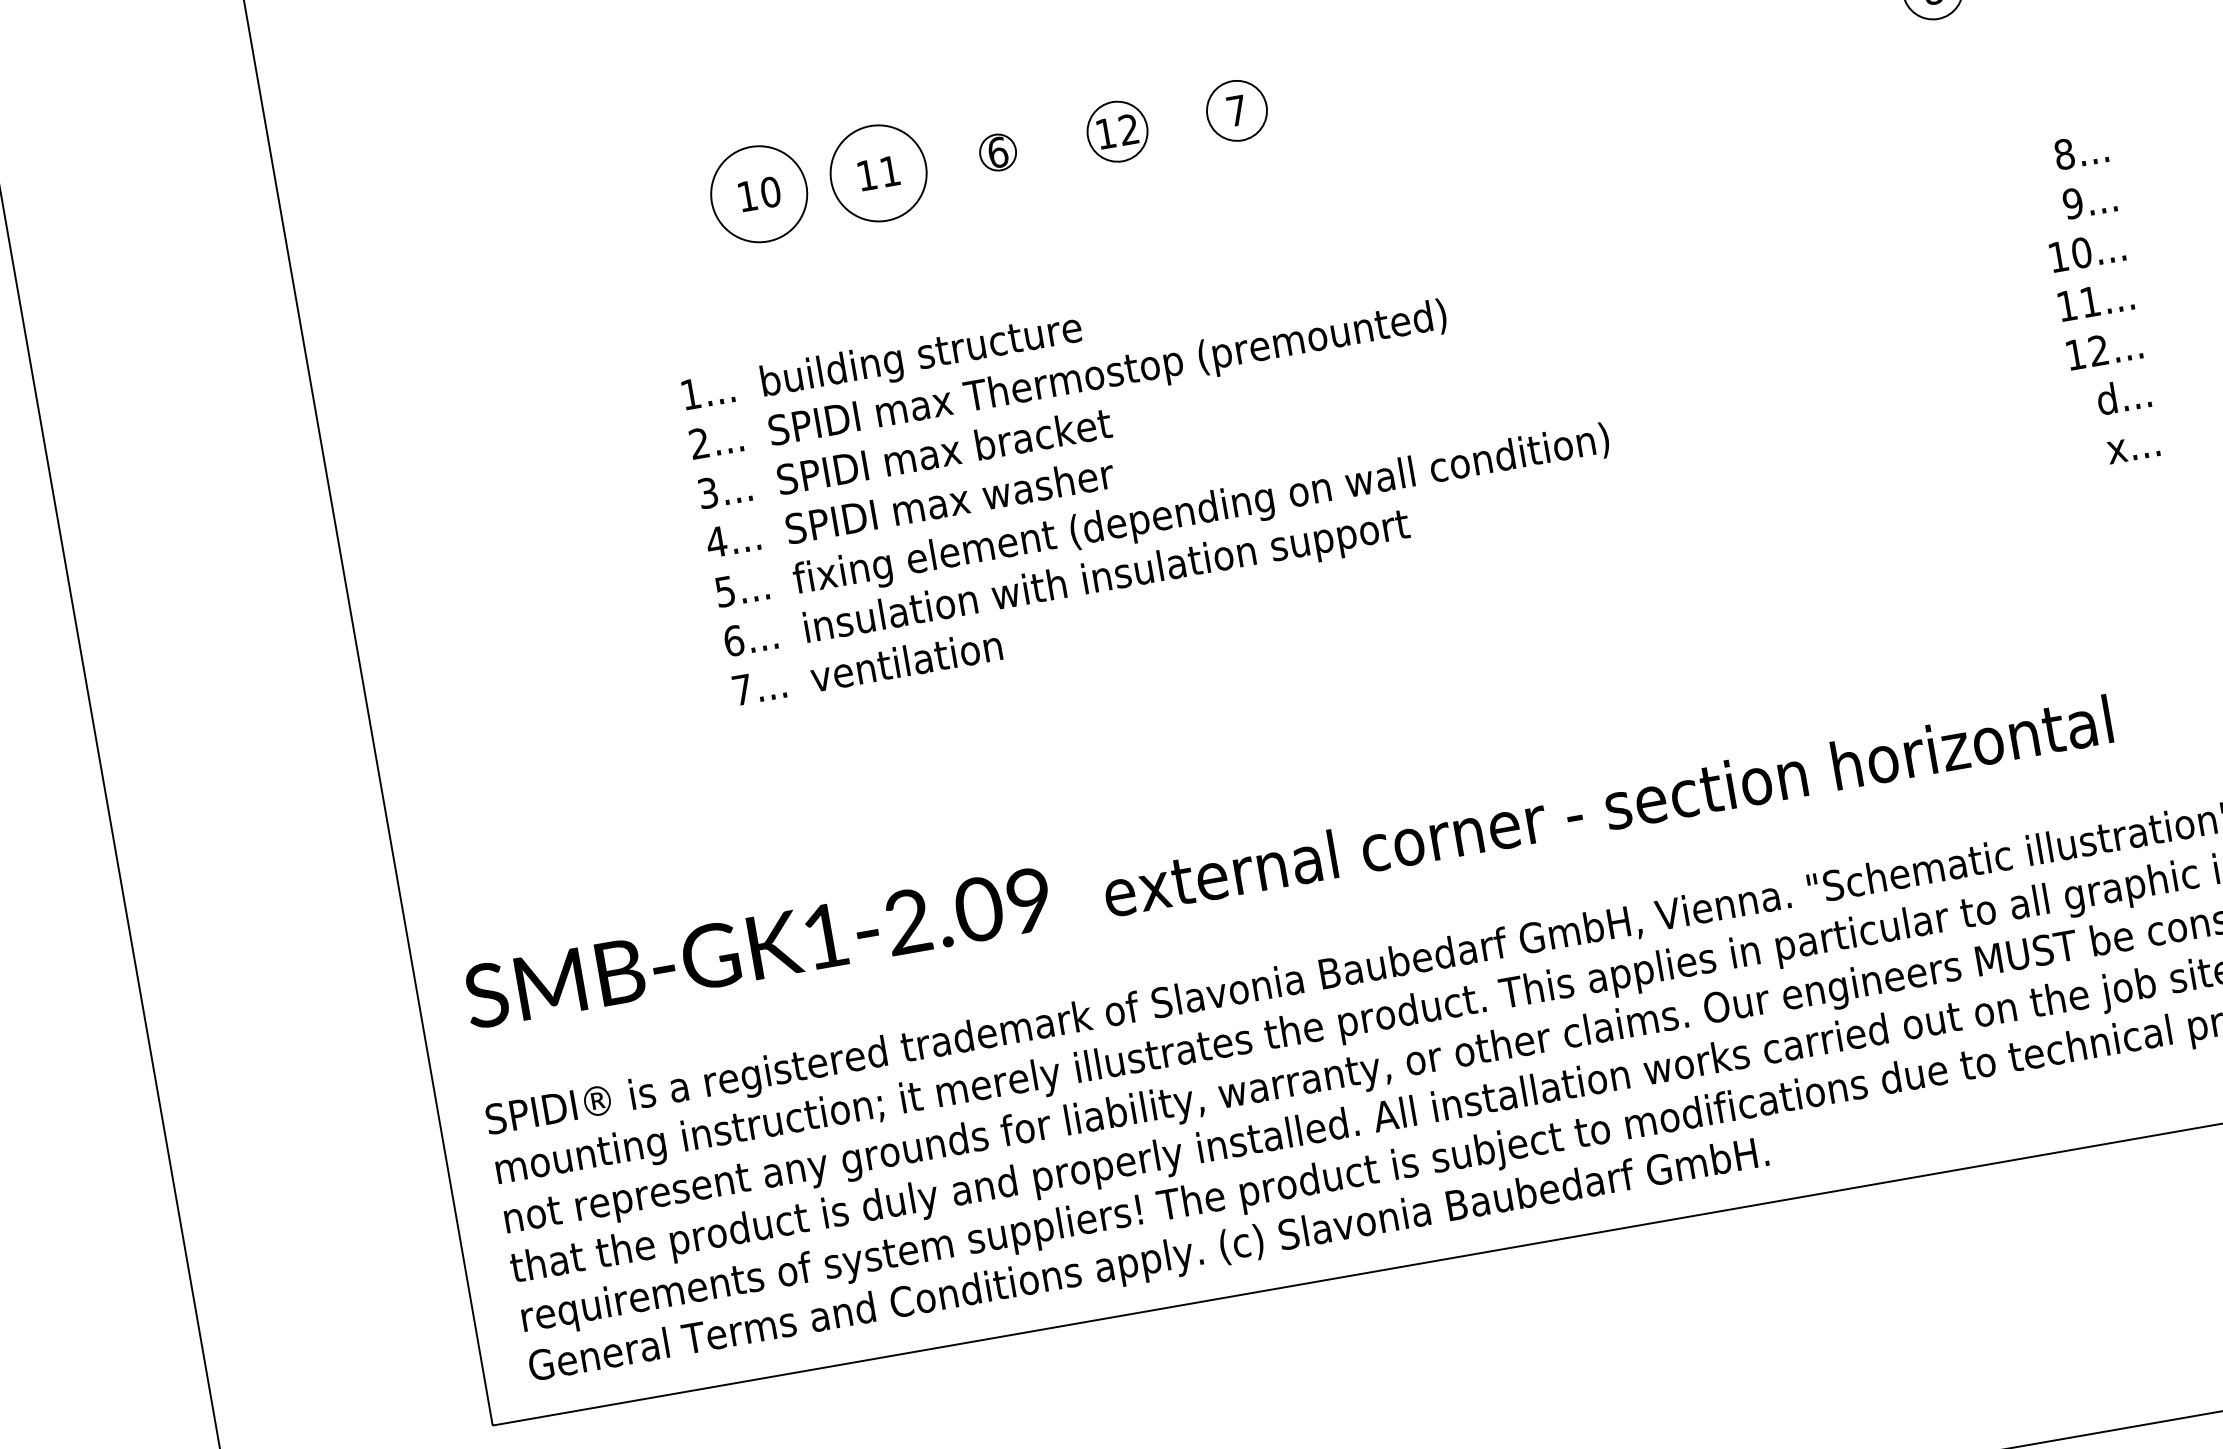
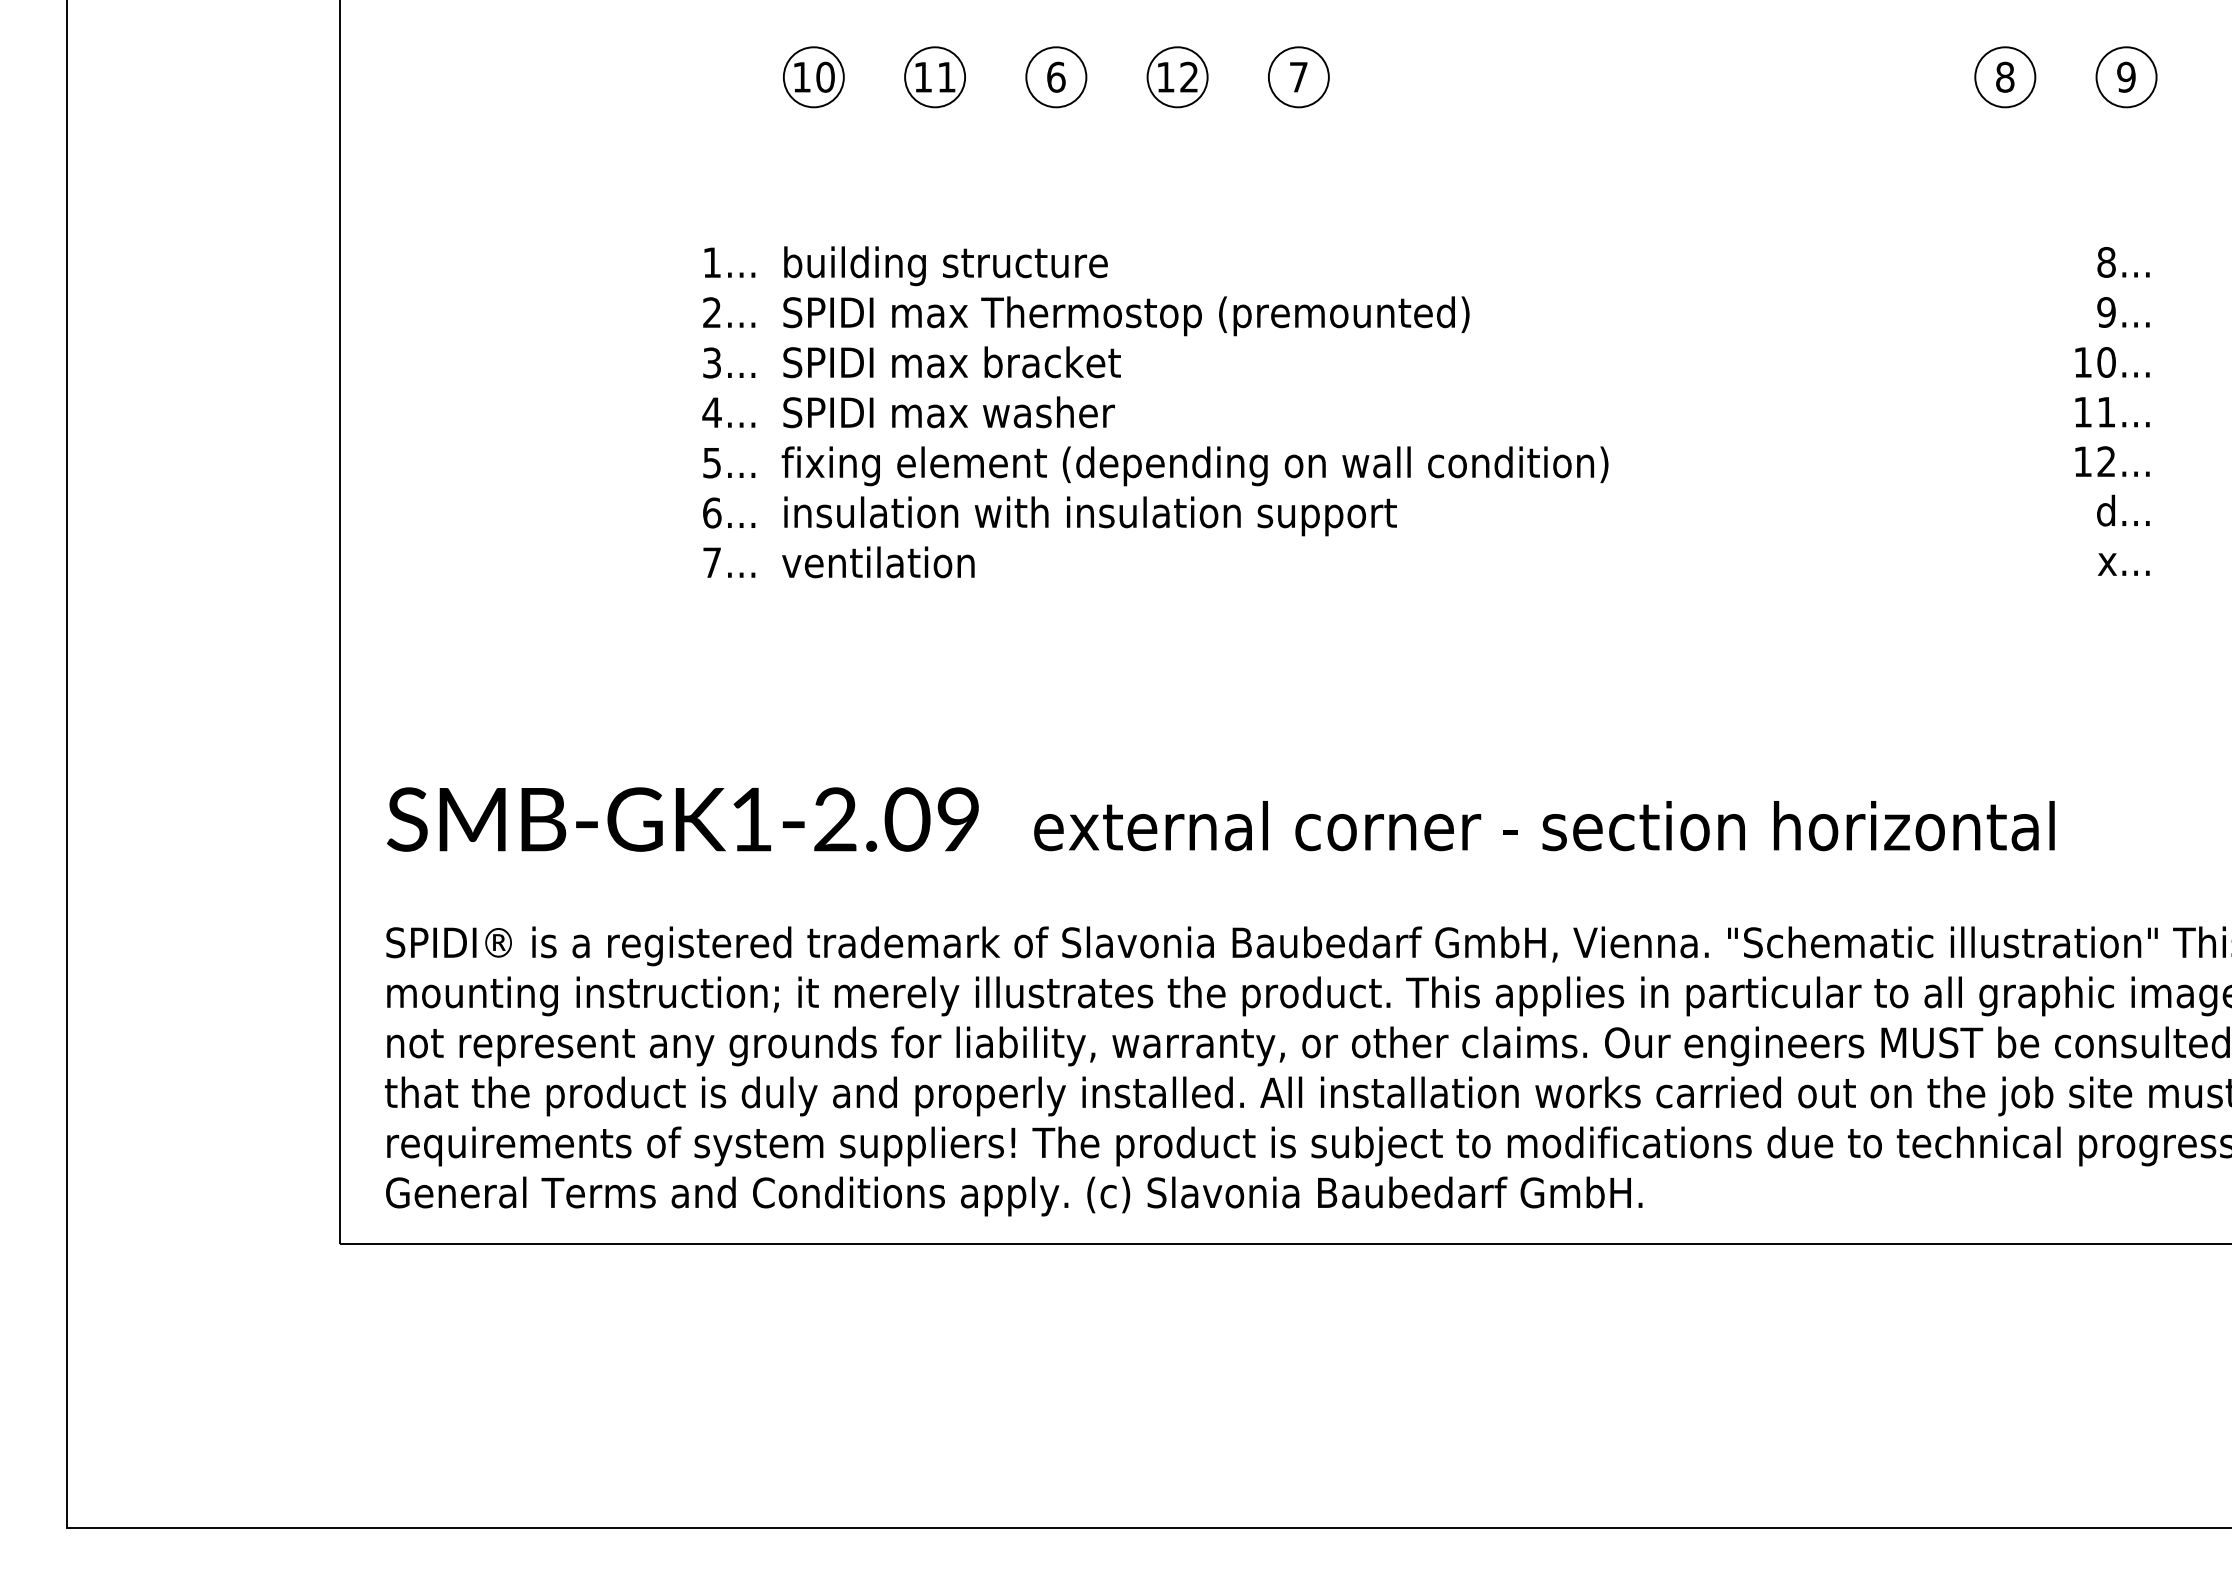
circle: (998, 152) -> (1056, 77), size x1.67
circle: (879, 173) -> (935, 77), size x0.62
circle: (758, 194) -> (813, 77), size x0.62

